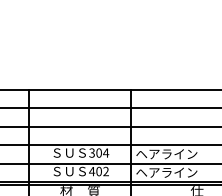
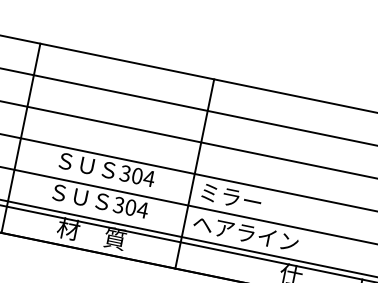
text: (166, 154) -> (251, 202), ヘアライン -> ミラー
text: (99, 171) -> (131, 207), 402 -> 304

